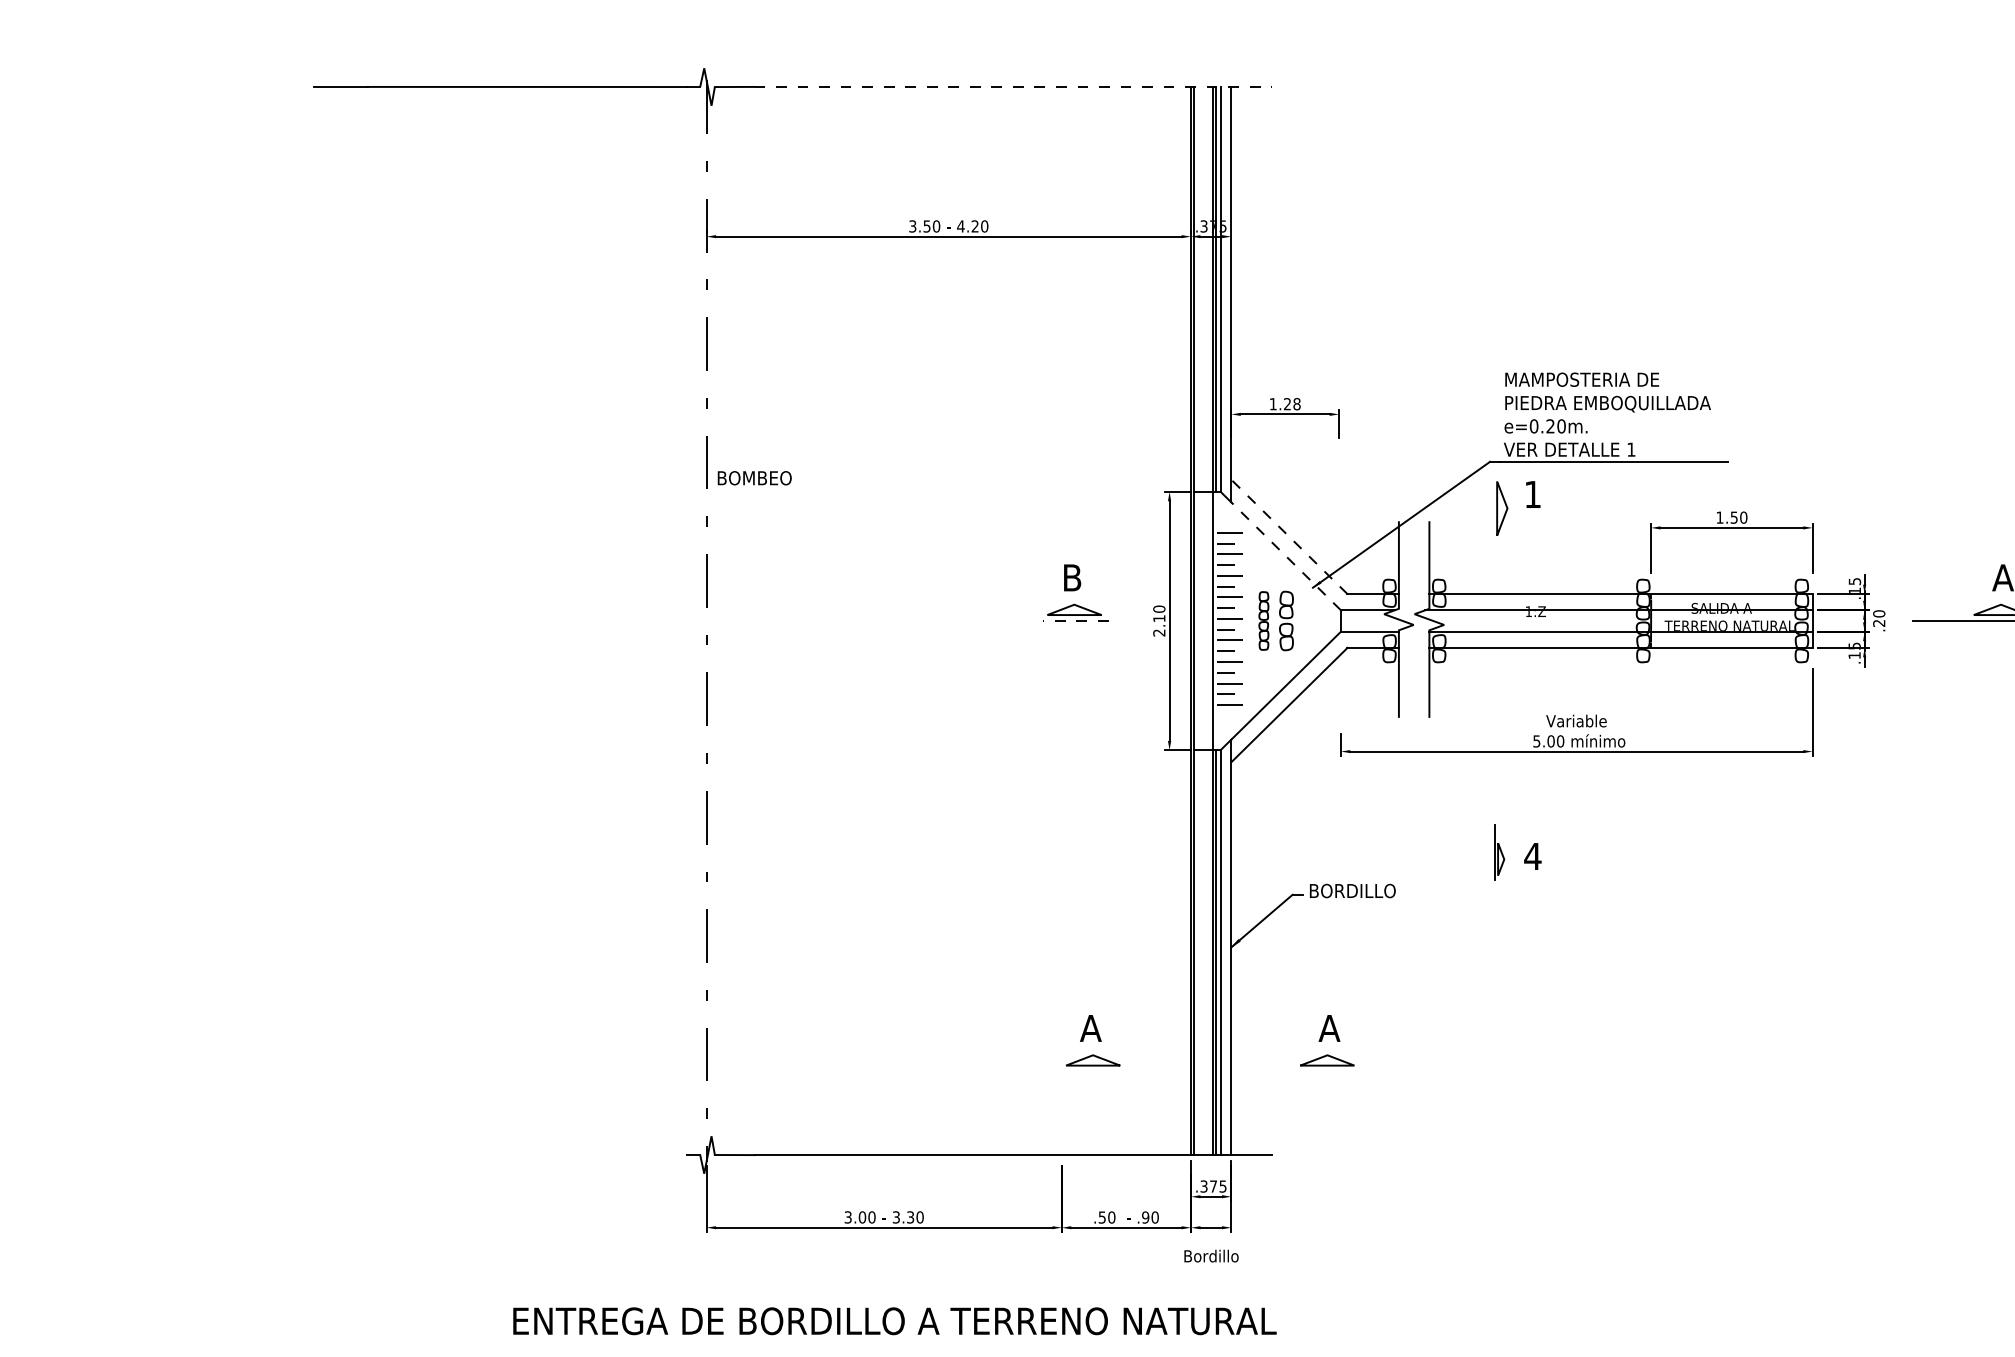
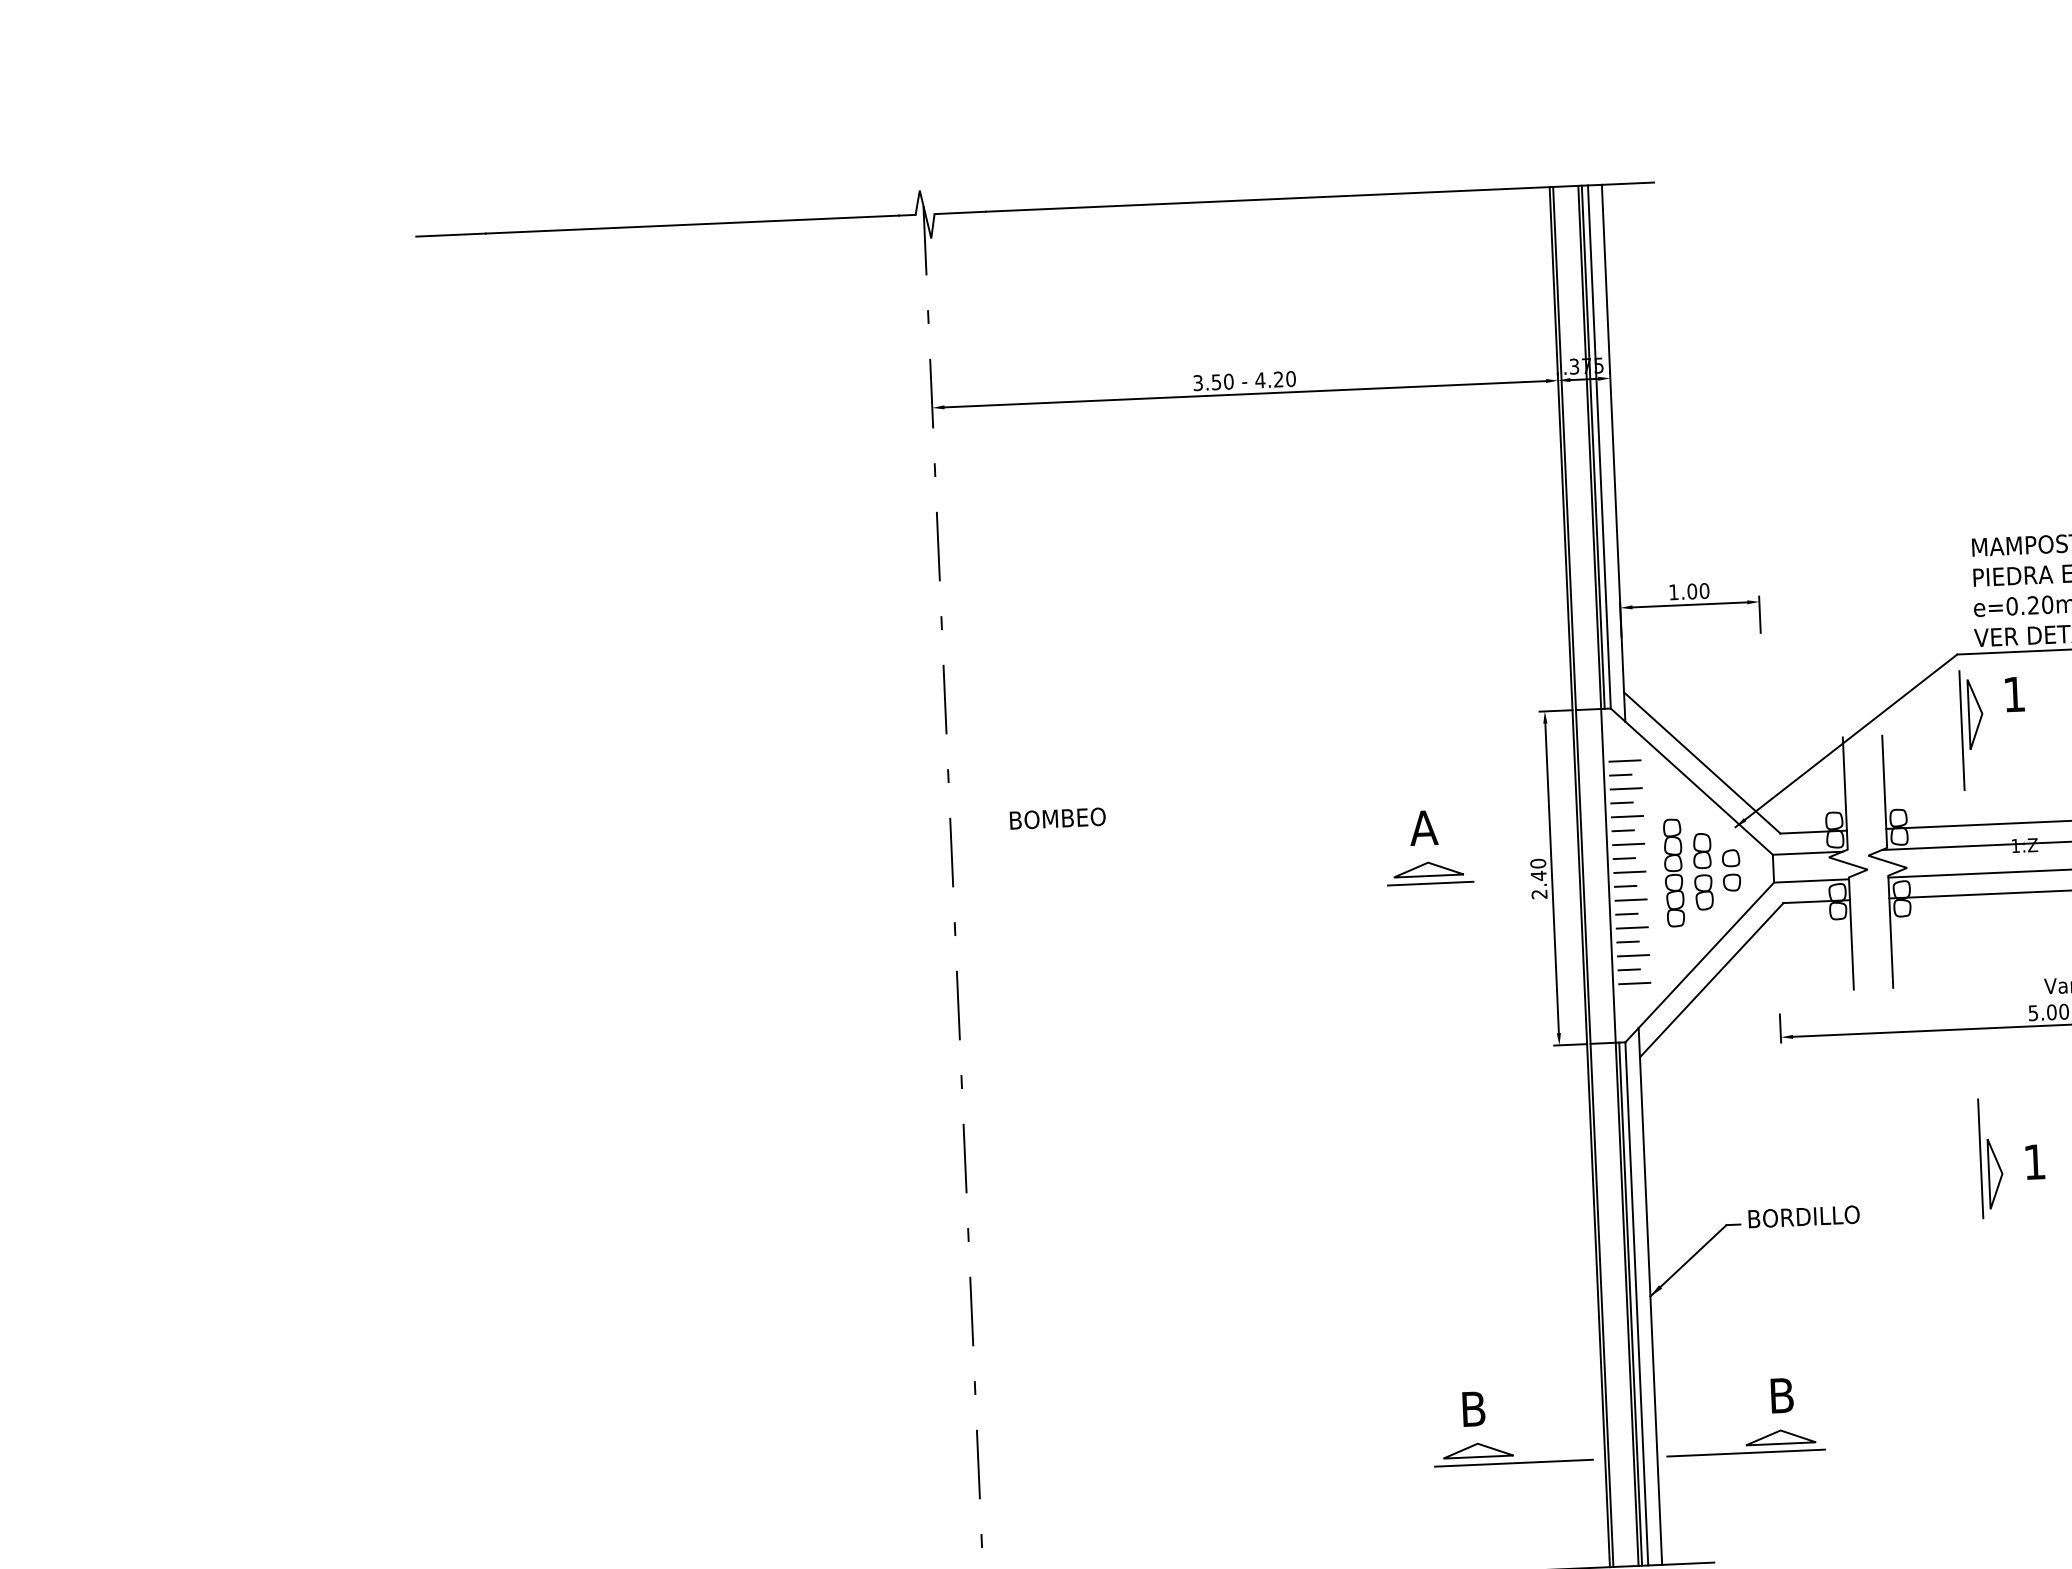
line: (1013, 86) -> (1320, 196), dashed -> solid
text: (1291, 404) -> (1697, 591), 1.28 -> 1.00
text: (754, 478) -> (1057, 819), moved
line: (1491, 520) -> (1962, 730), added
line: (1289, 536) -> (1702, 762), dashed -> solid
line: (1286, 556) -> (1699, 788), dashed -> solid
text: (1071, 577) -> (1422, 827), B -> A
text: (1159, 618) -> (1538, 875), 2.10 -> 2.40
part: (1263, 620) -> (1673, 872), size x1.43
part: (1308, 620) -> (1731, 869), added
line: (1075, 621) -> (1430, 884), dashed -> solid
part: (1499, 851) -> (1991, 1157), size x1.67
text: (1532, 856) -> (2034, 1162), 4 -> 1
text: (1090, 1028) -> (1472, 1409), A -> B
text: (1329, 1028) -> (1781, 1395), A -> B
line: (1120, 1071) -> (1514, 1463), added
line: (1300, 1071) -> (1746, 1452), added

